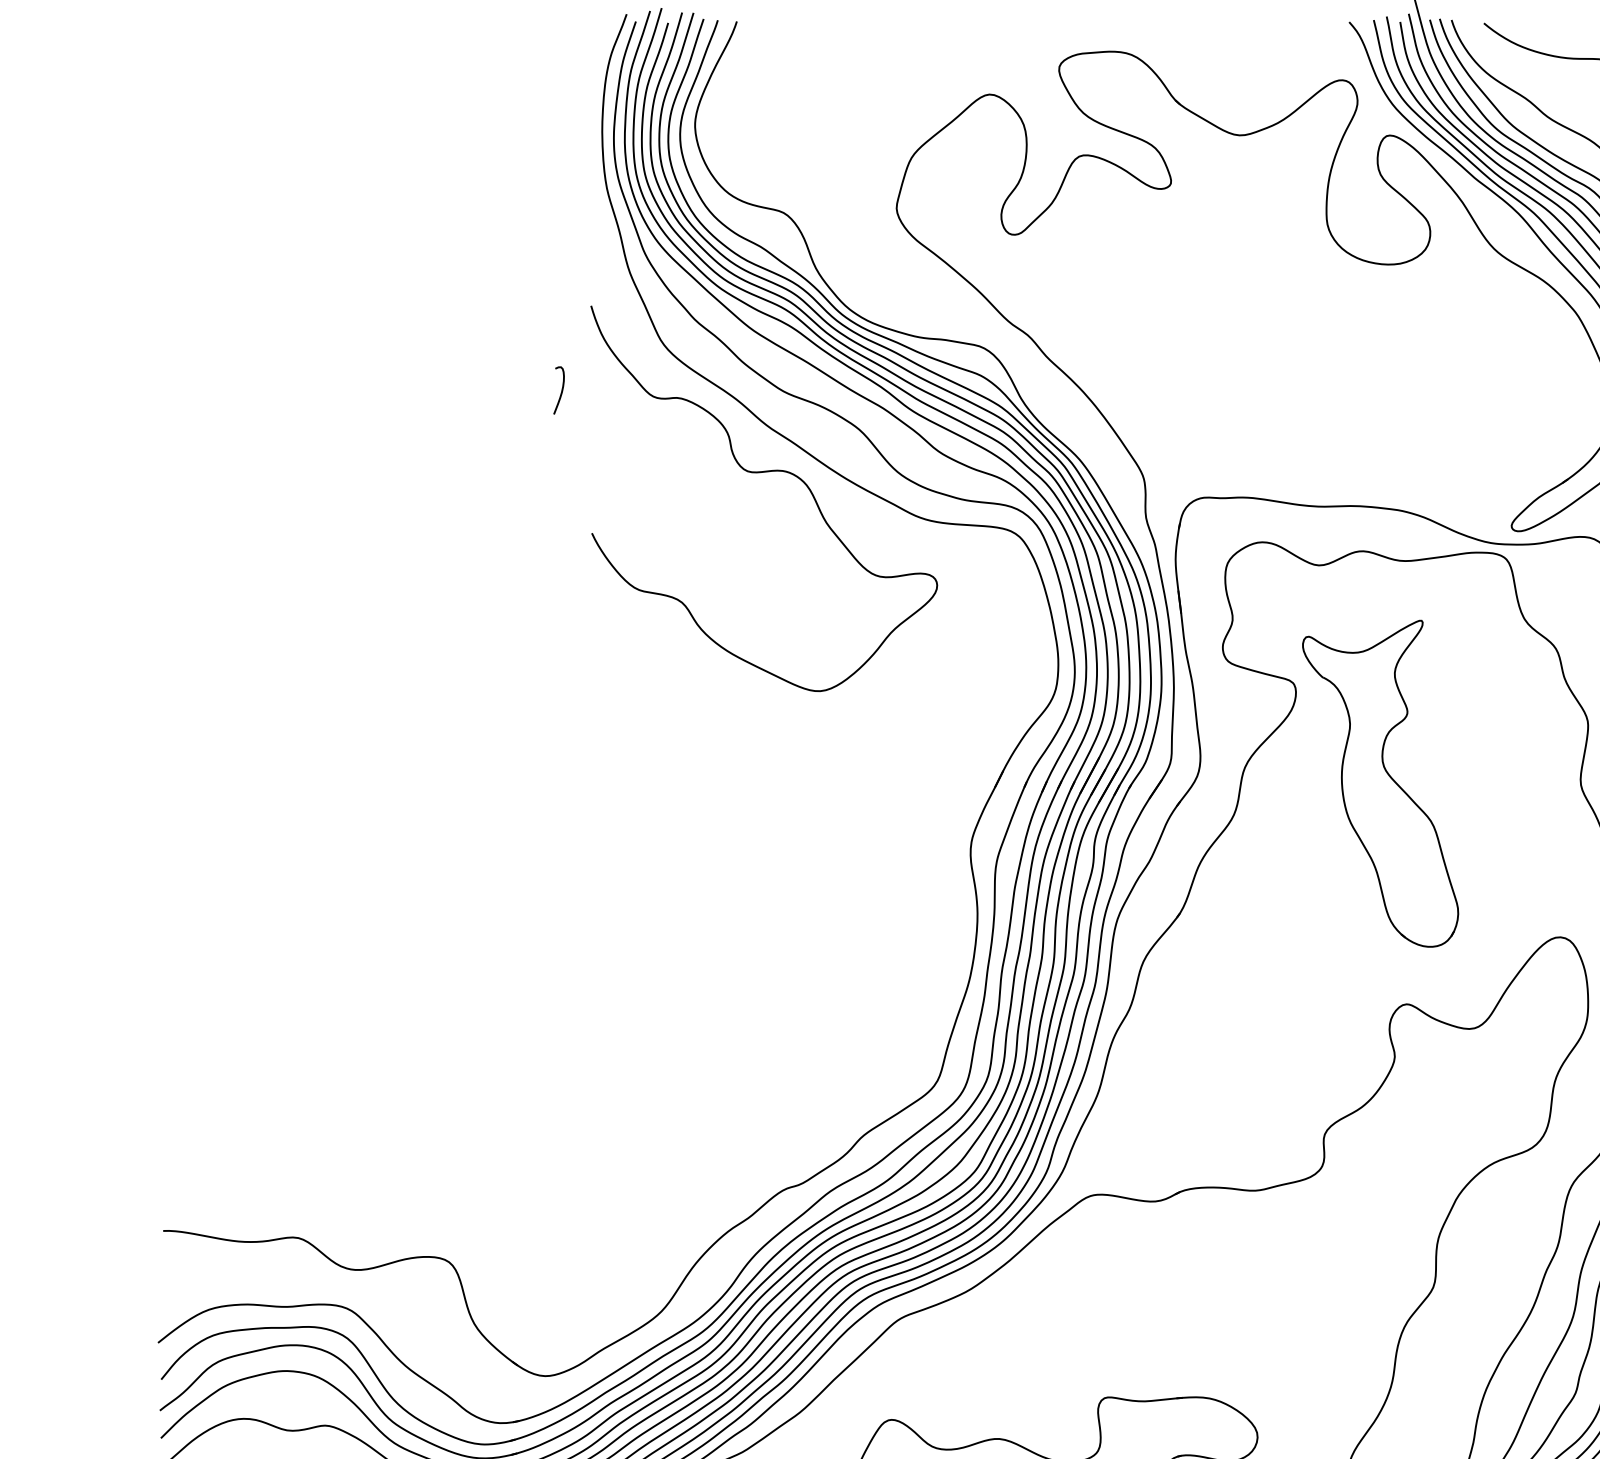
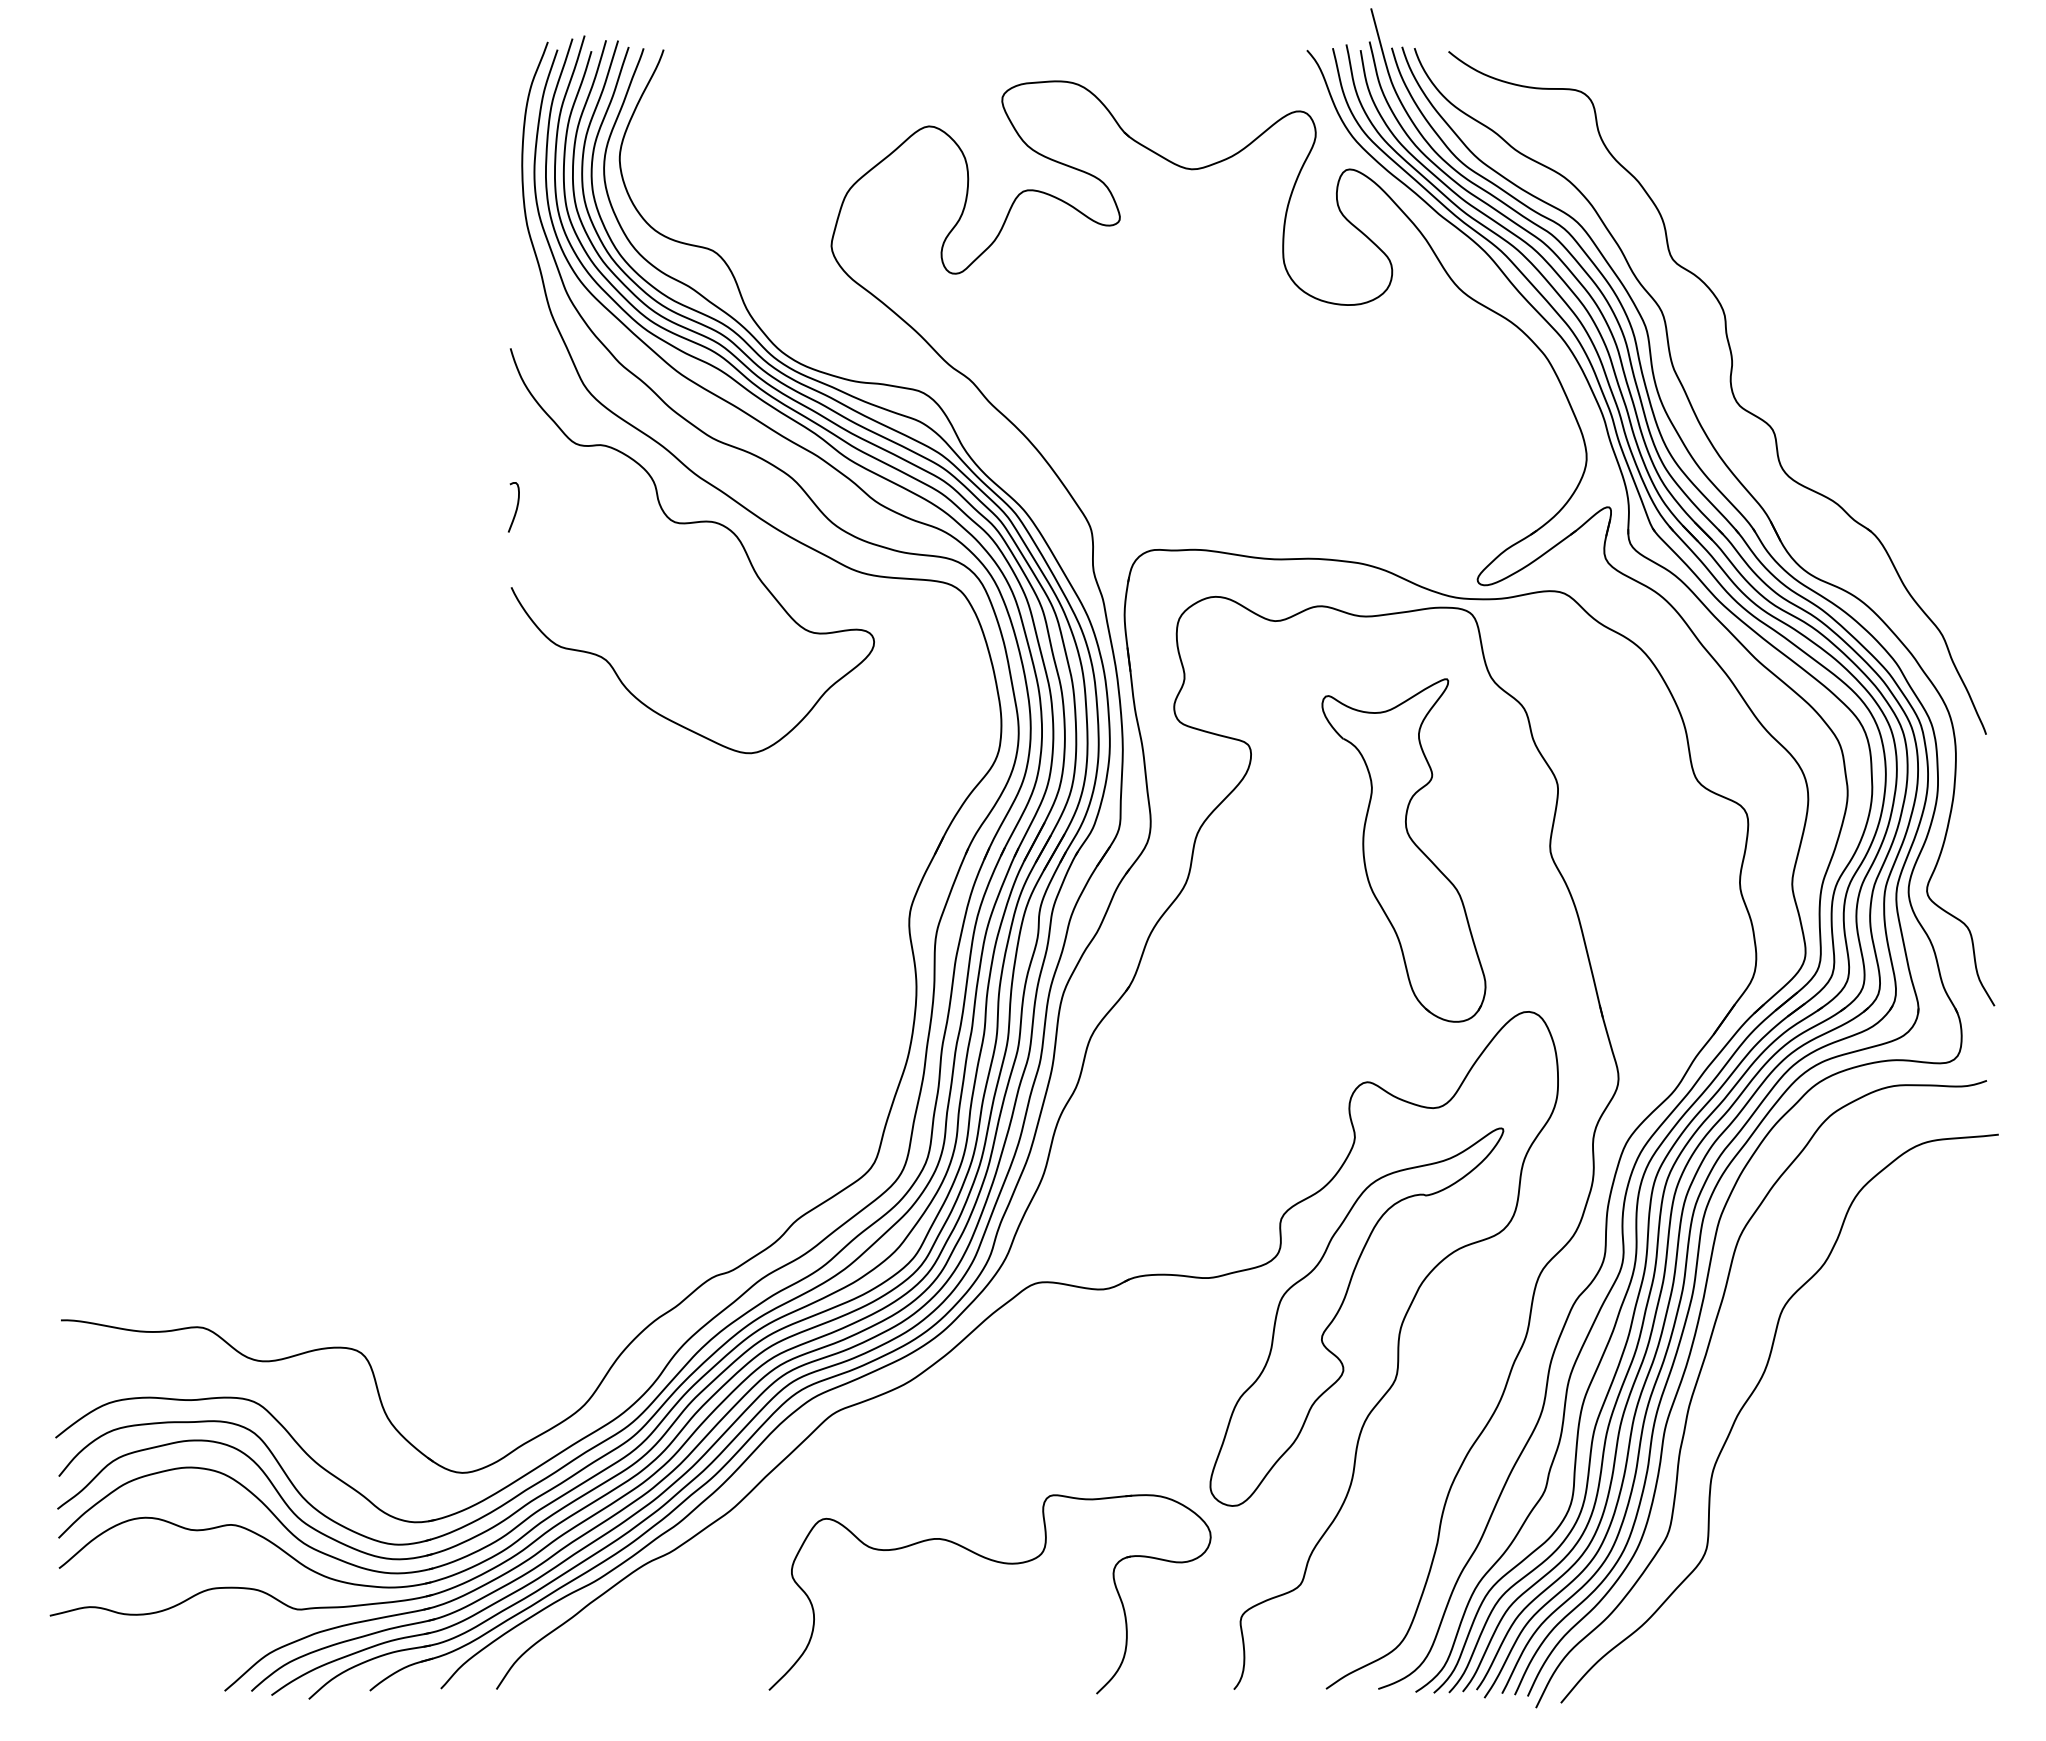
curve: (560, 392) -> (515, 509), moved
part: (1380, 783) -> (1403, 850), moved
part: (1381, 1220) -> (1340, 1309), added

